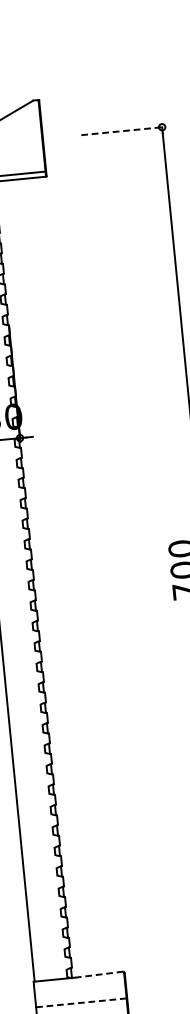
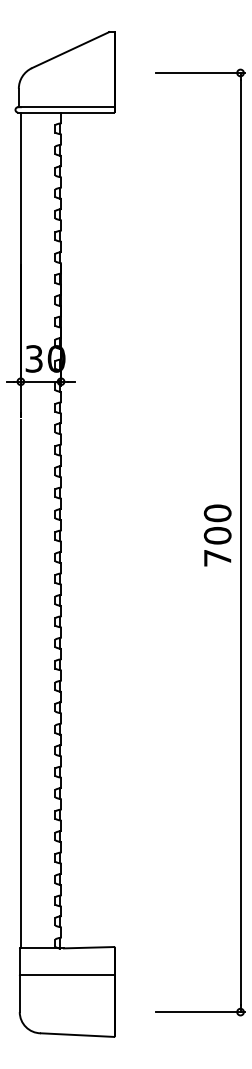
line: (123, 130) -> (200, 72), dashed -> solid
line: (99, 974) -> (88, 947), dashed -> solid
line: (80, 1003) -> (66, 975), dashed -> solid

